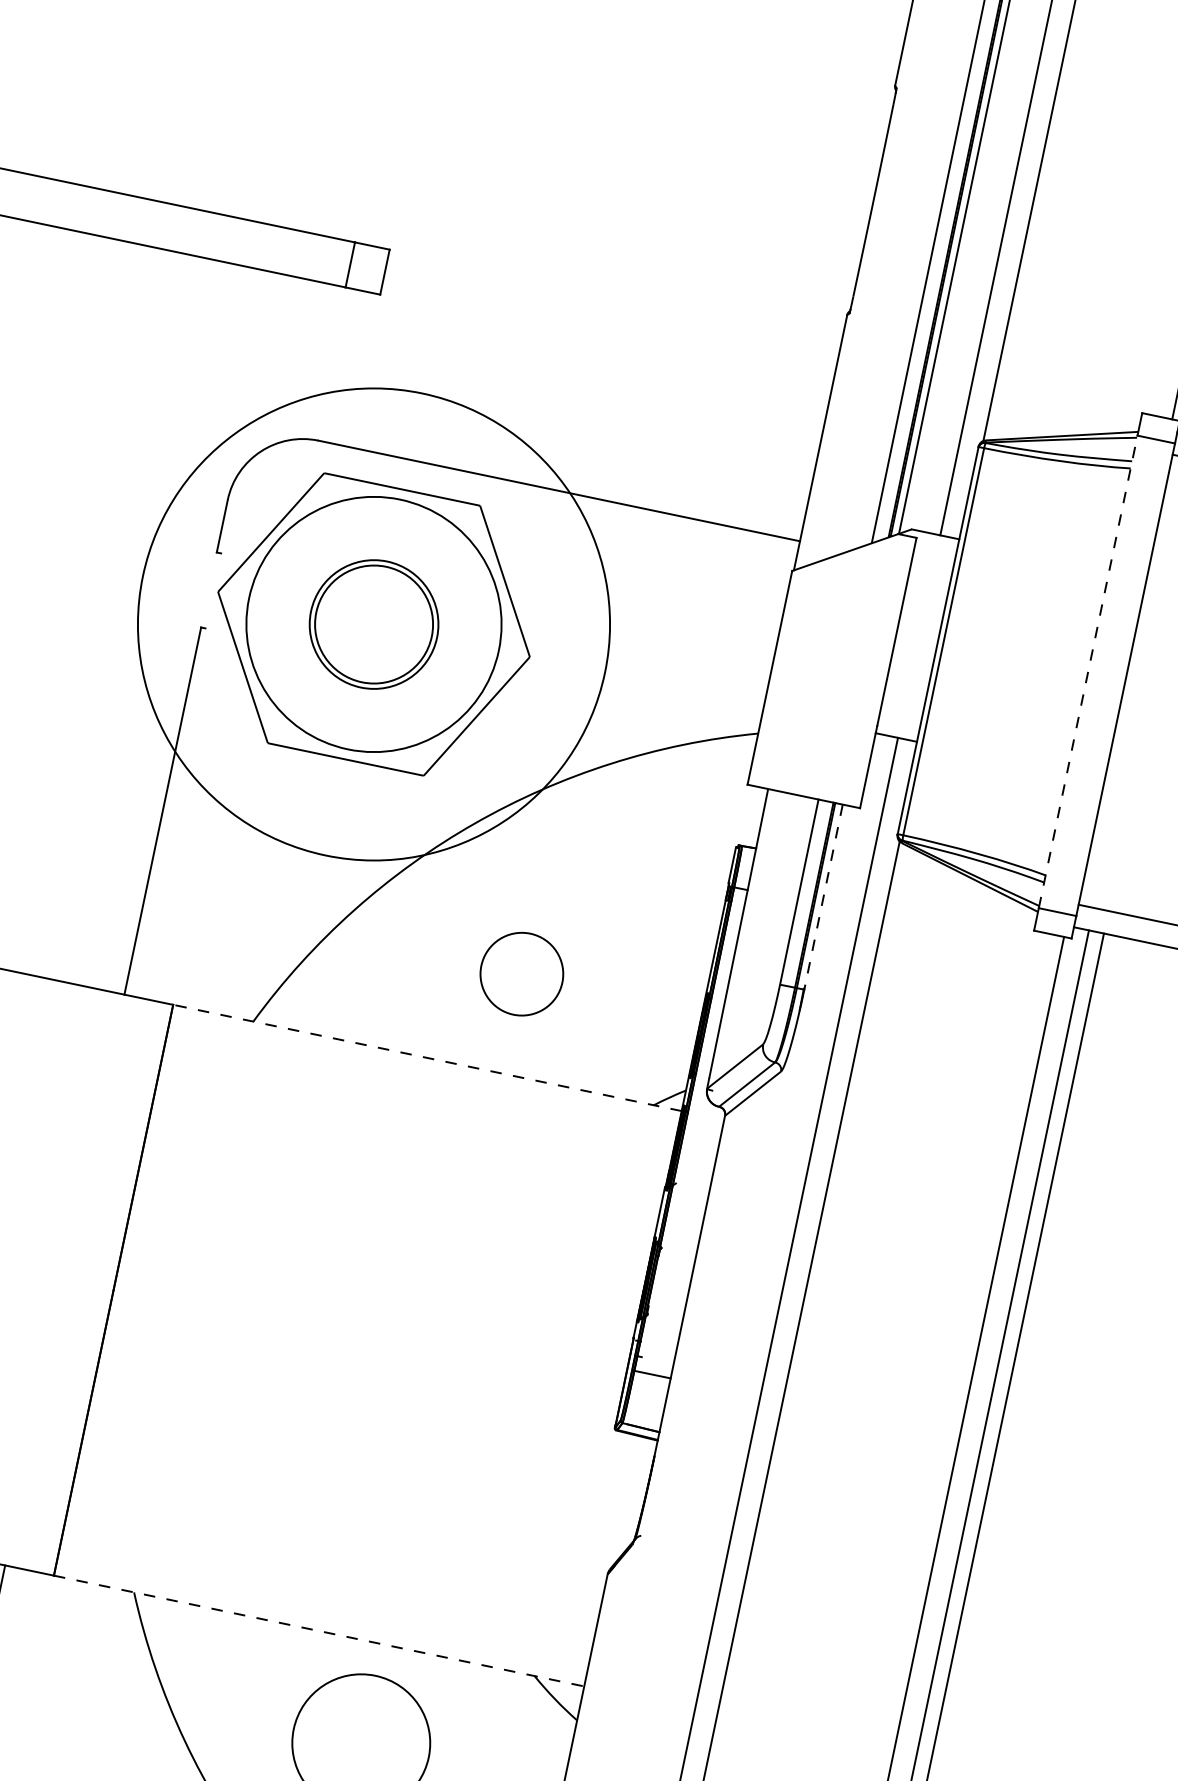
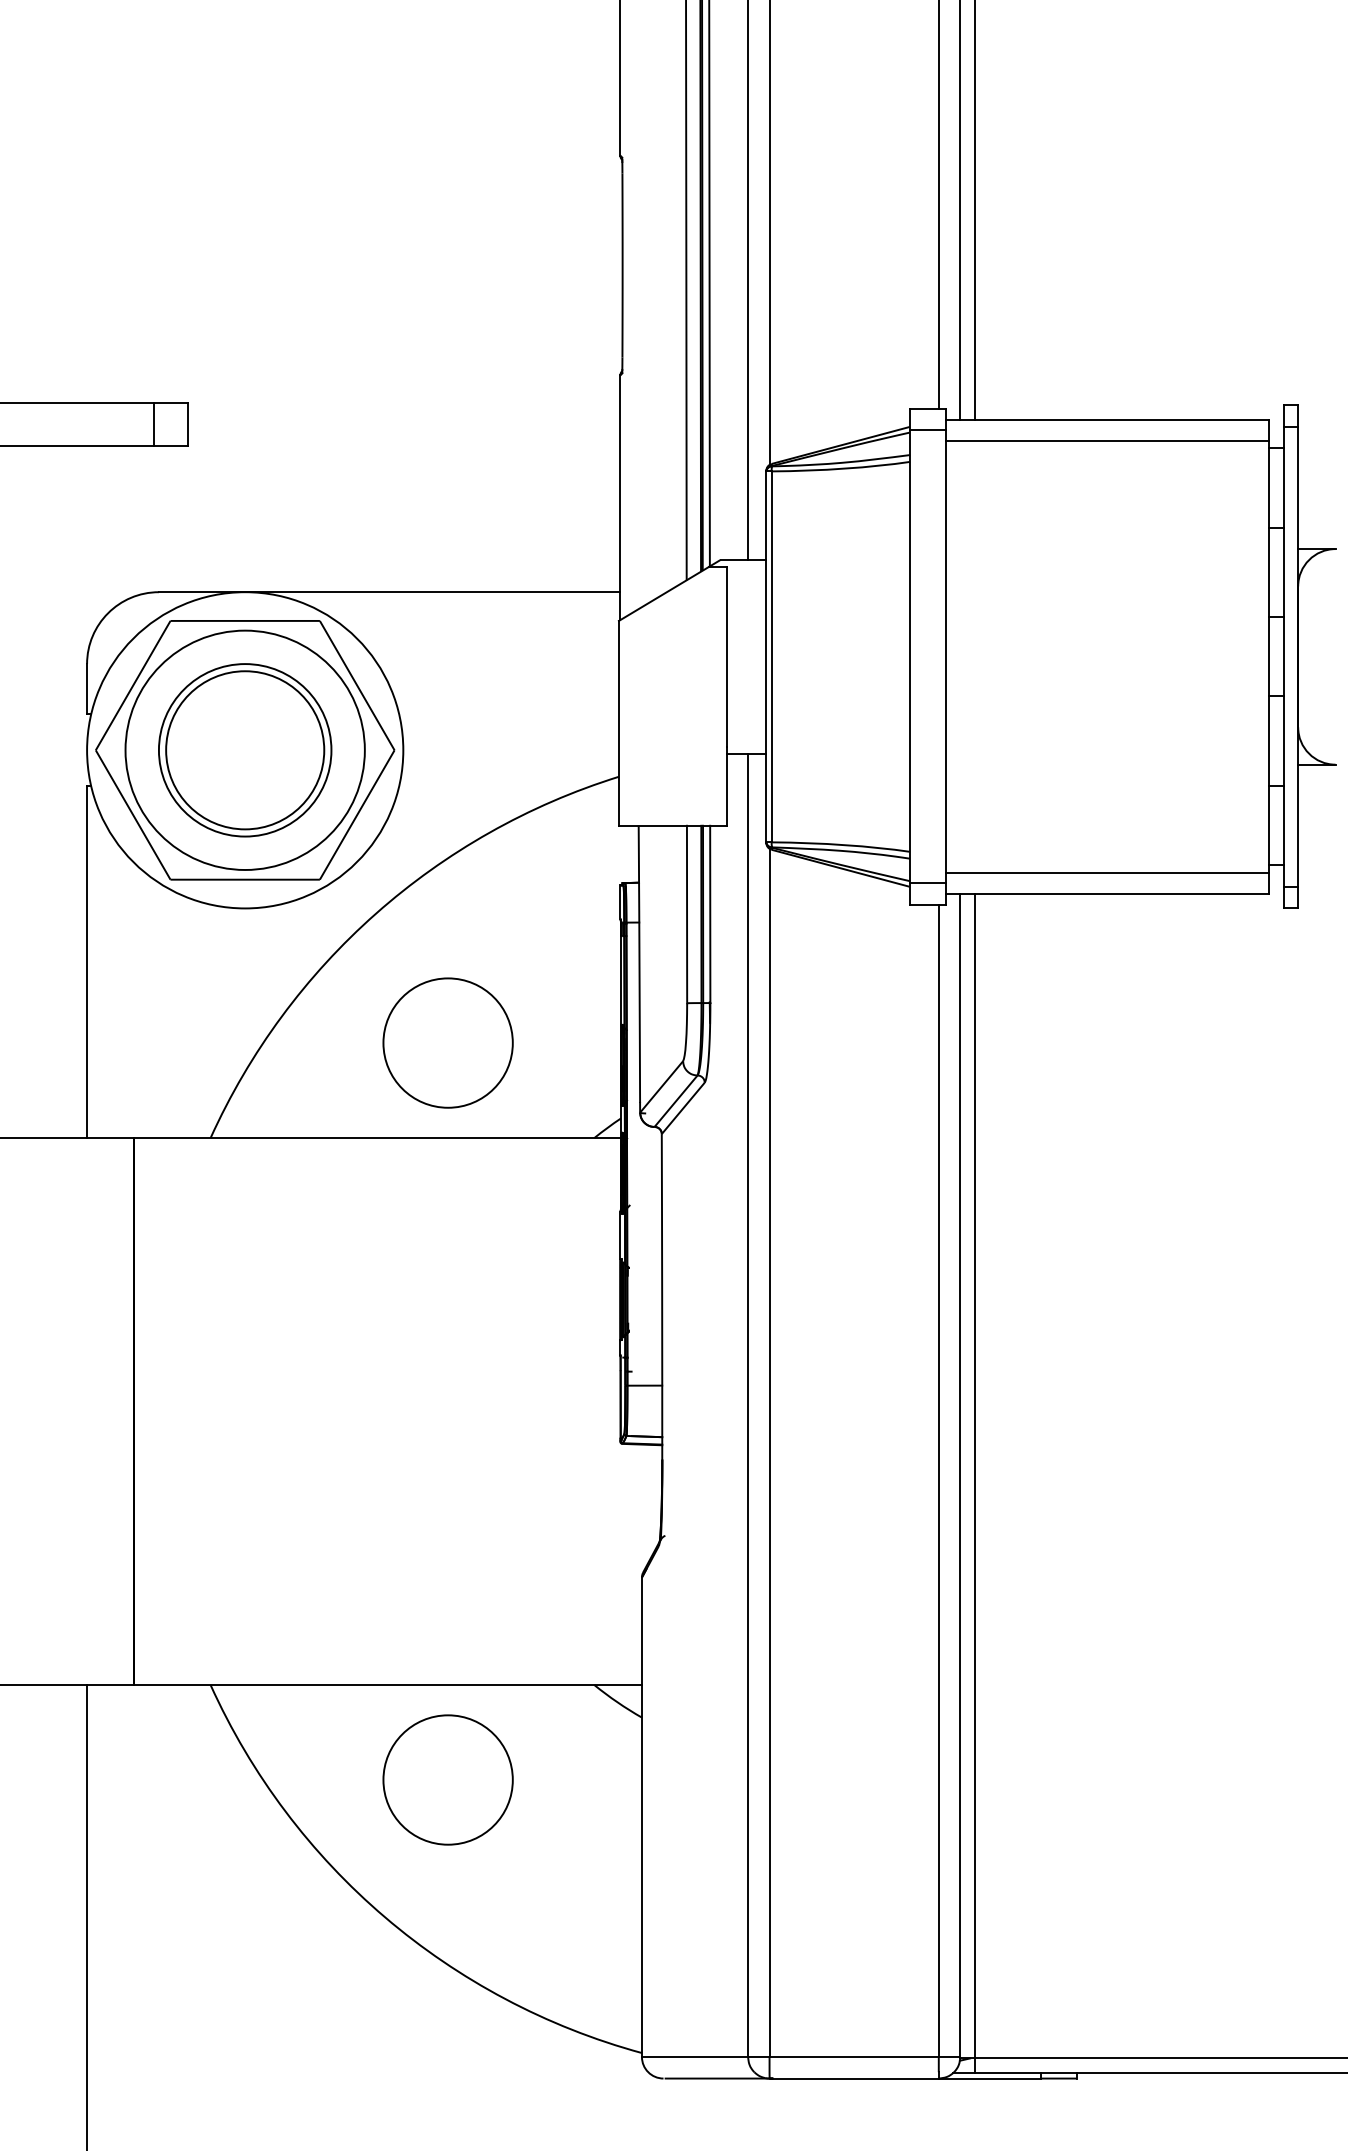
circle: (374, 624) -> (245, 750), size x0.71
part: (374, 624) -> (245, 750), size x1.43
line: (1088, 671) -> (910, 656), dashed -> solid
line: (823, 897) -> (710, 914), dashed -> solid
circle: (521, 973) -> (447, 1042), size x1.67
line: (427, 1058) -> (377, 1138), dashed -> solid
line: (319, 1631) -> (388, 1685), dashed -> solid

